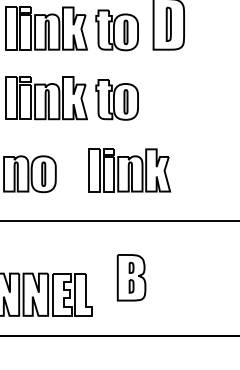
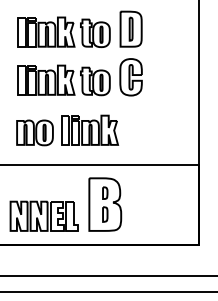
part: (167, 94) -> (130, 77), added
part: (130, 169) -> (90, 129), moved
part: (131, 277) -> (105, 204), size x1.67

